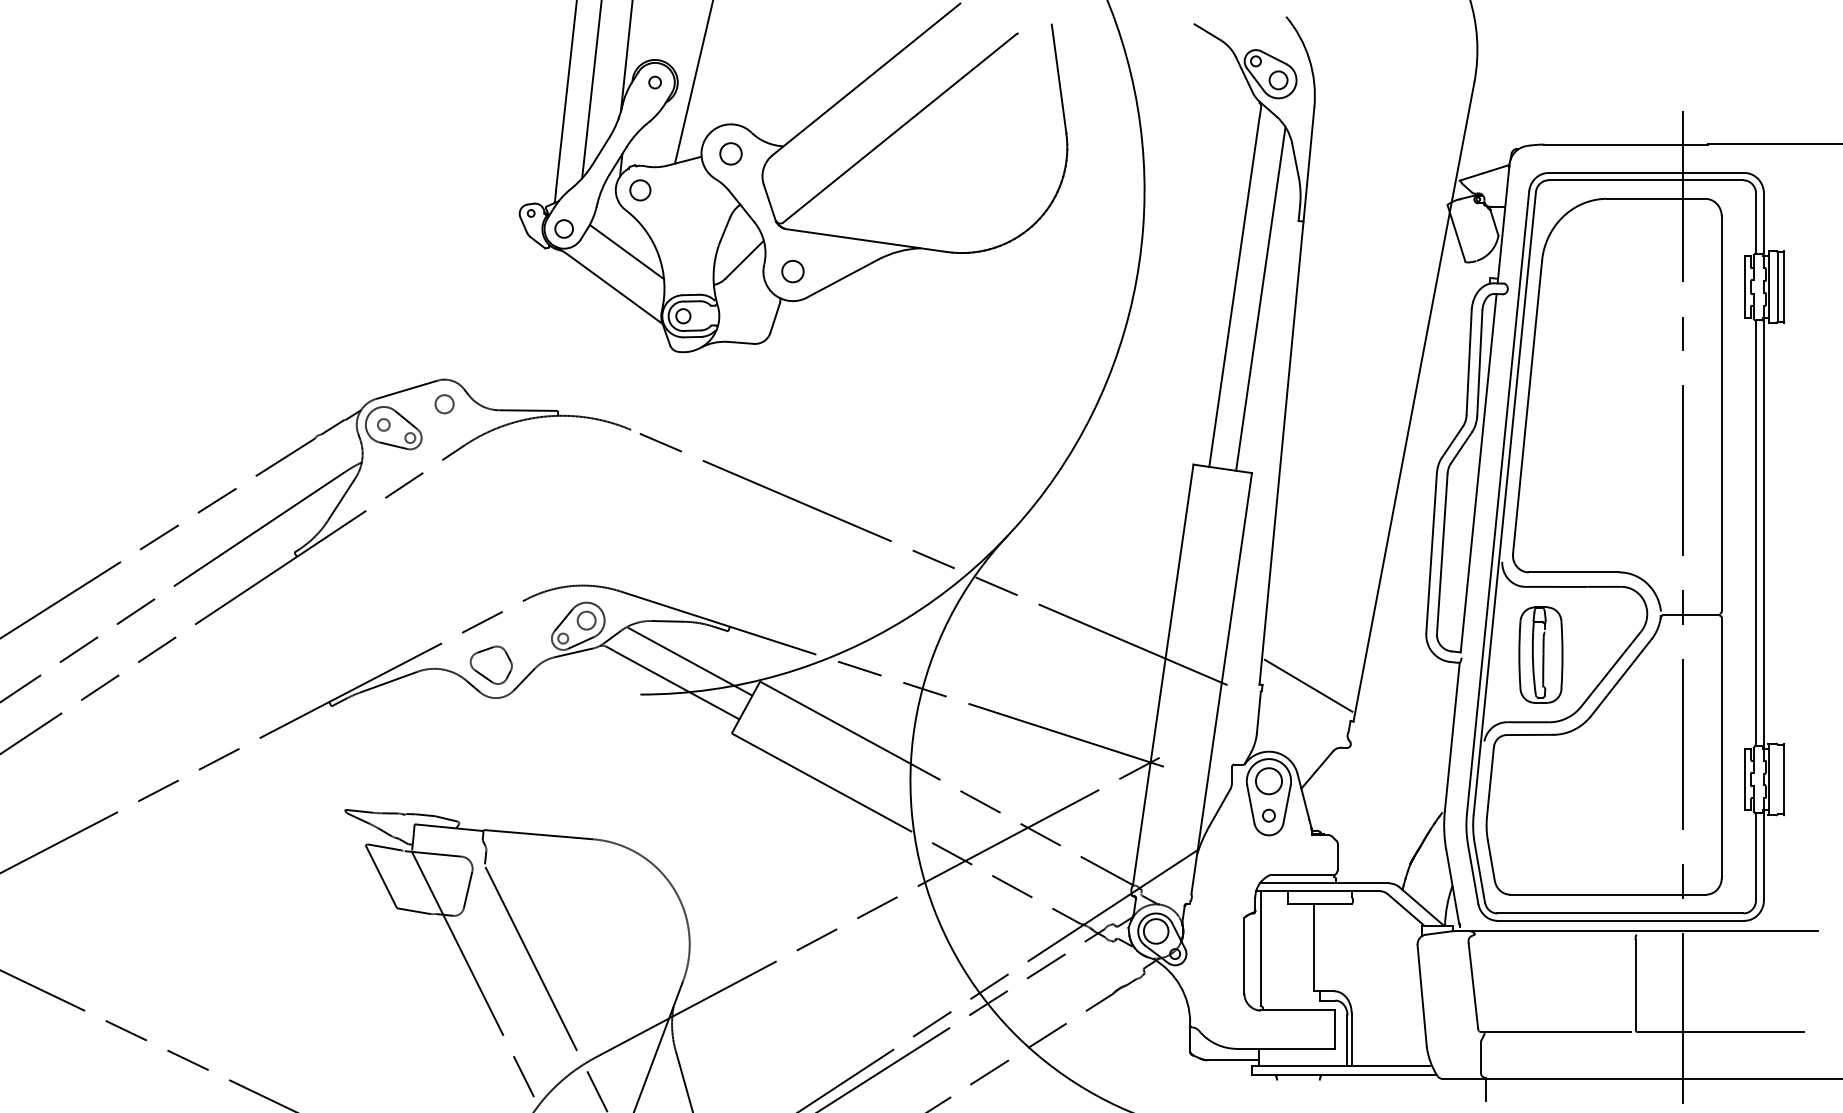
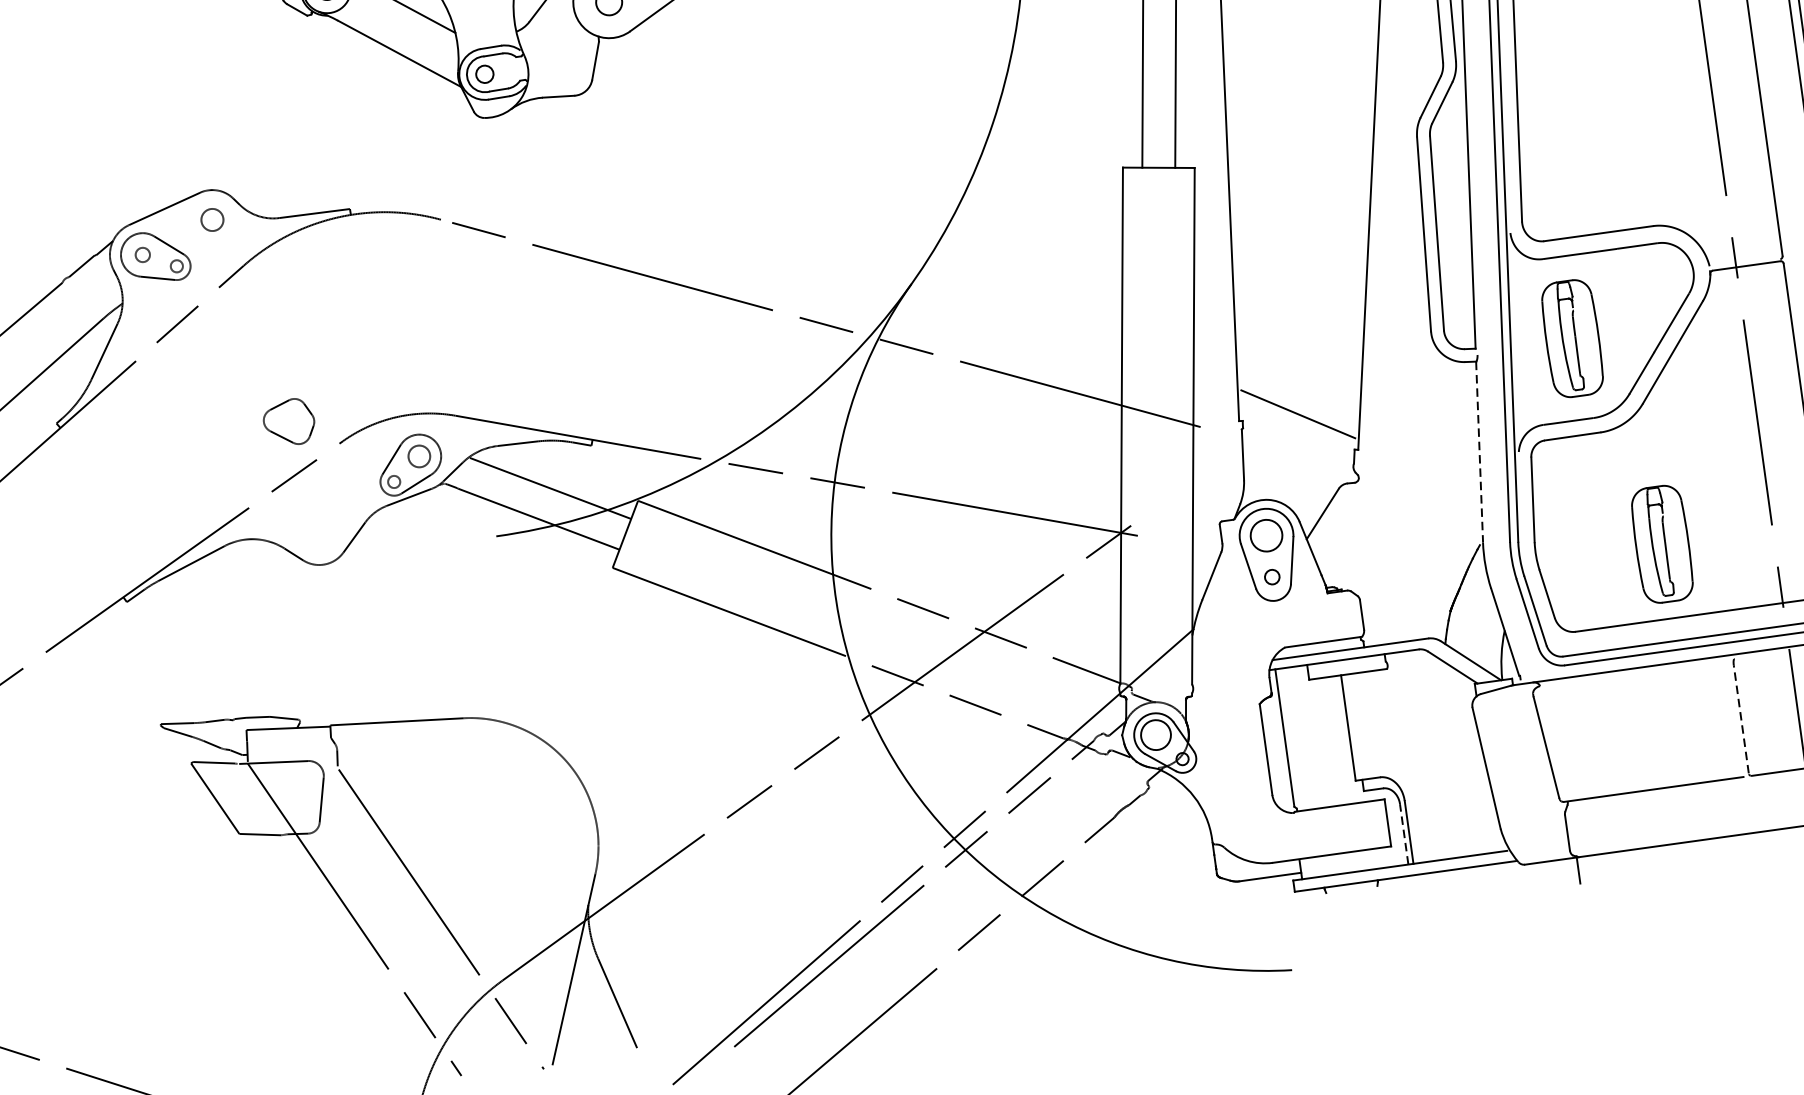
part: (490, 664) -> (288, 421), moved
line: (1452, 737) -> (1479, 452), solid -> dashed
part: (1590, 832) -> (1661, 543), added
line: (1635, 984) -> (1741, 718), solid -> dashed
line: (1347, 1040) -> (1404, 834), solid -> dashed

